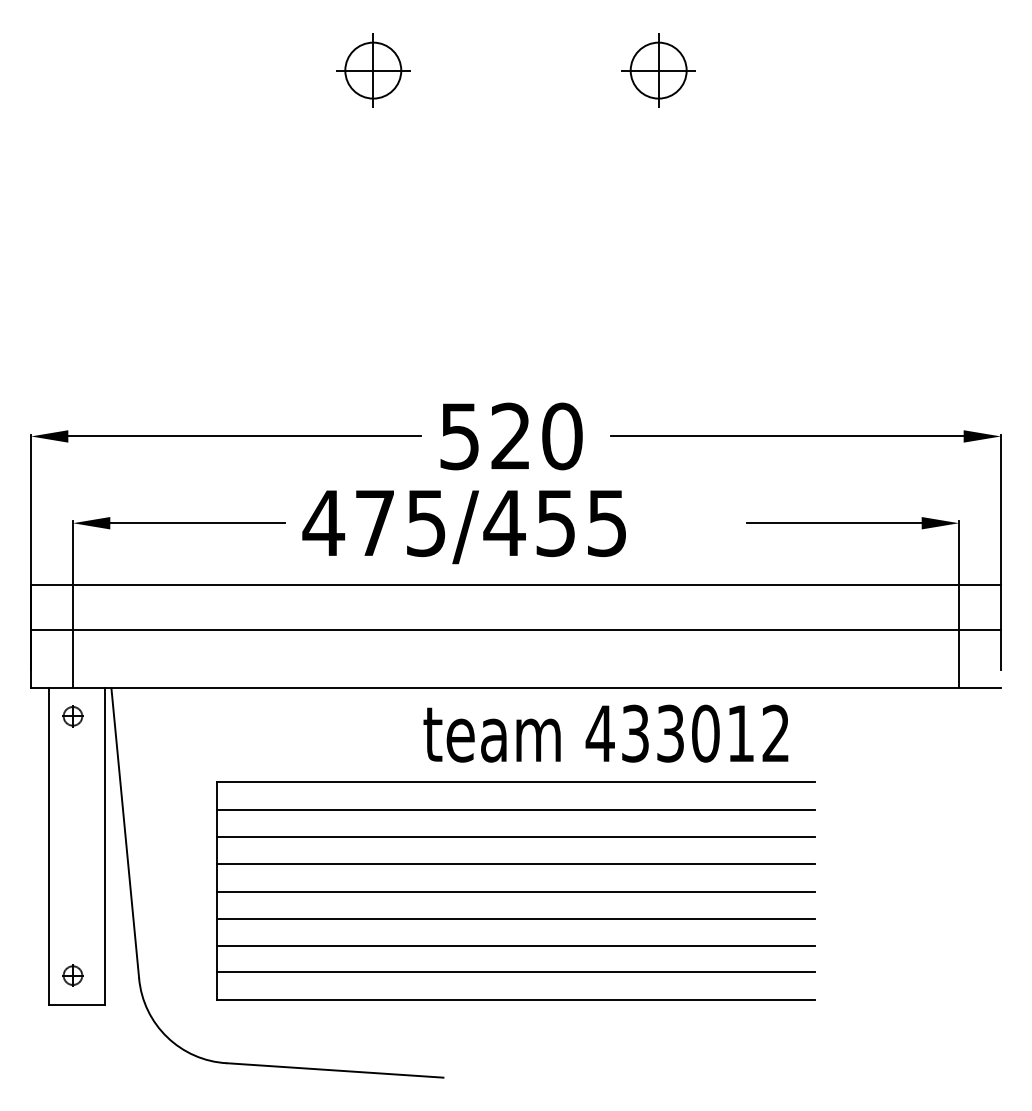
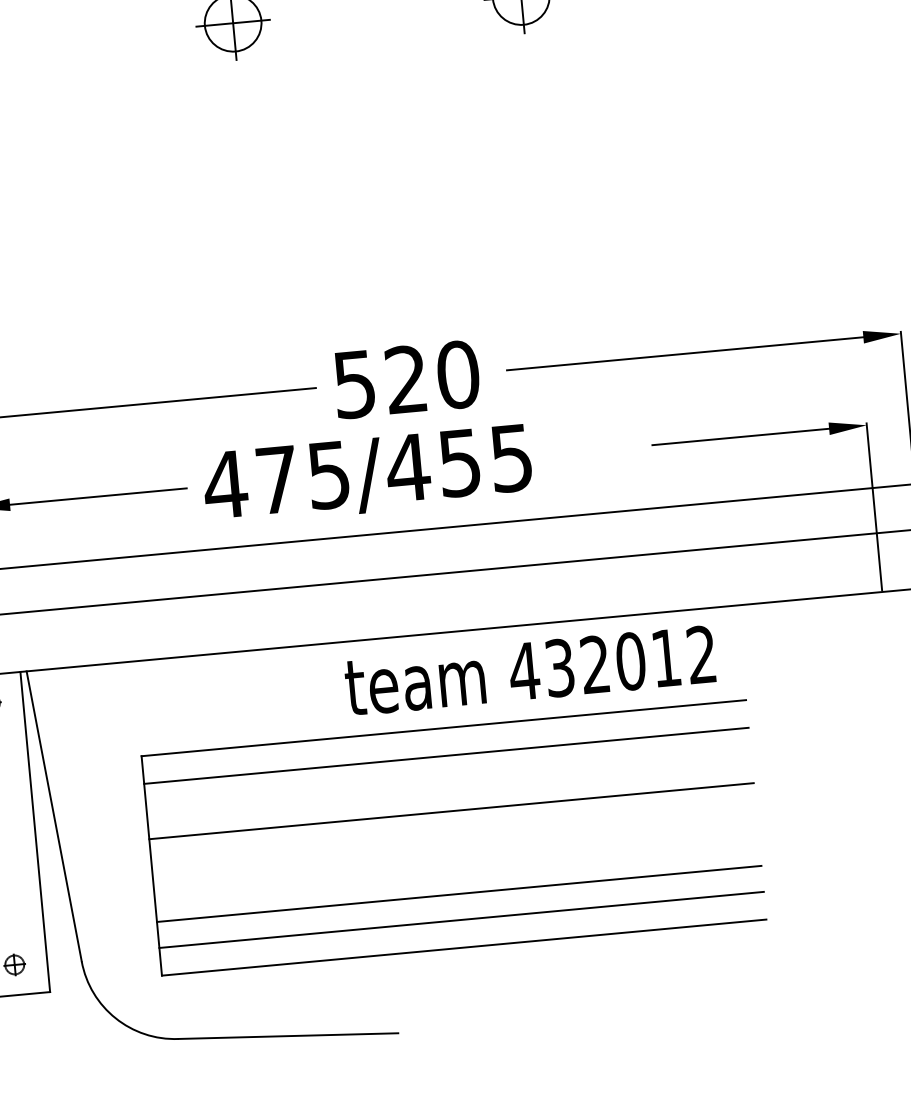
text: (670, 733) -> (595, 664), 433012 -> 432012
line: (515, 836) -> (448, 783), removed
line: (515, 891) -> (453, 838), removed
line: (515, 918) -> (456, 865), removed

